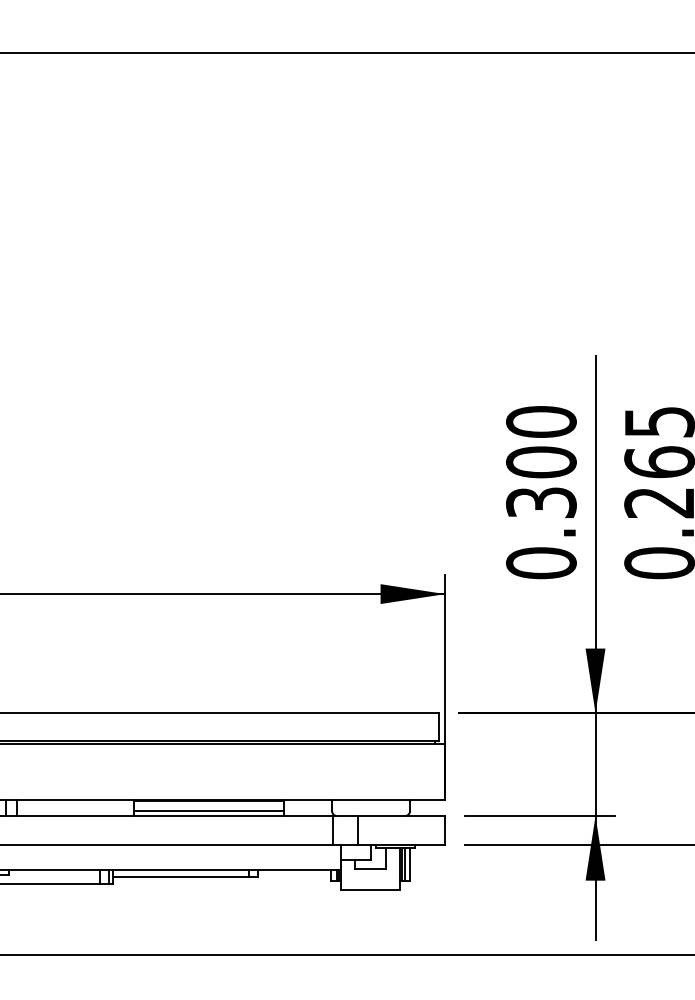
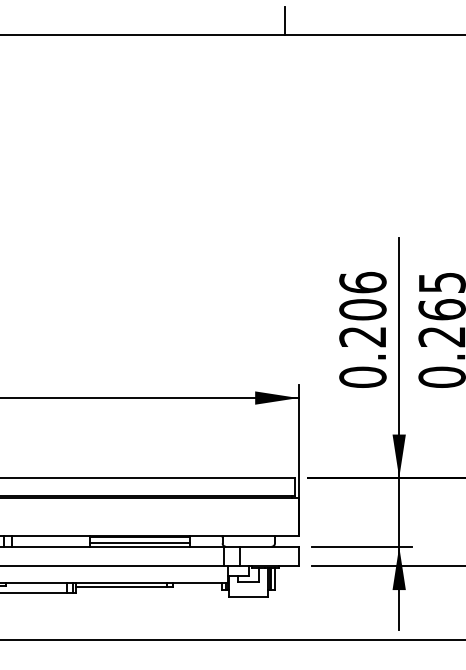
line: (425, 30) -> (285, 20), added
text: (540, 461) -> (362, 309), 0.300 -> 0.206

